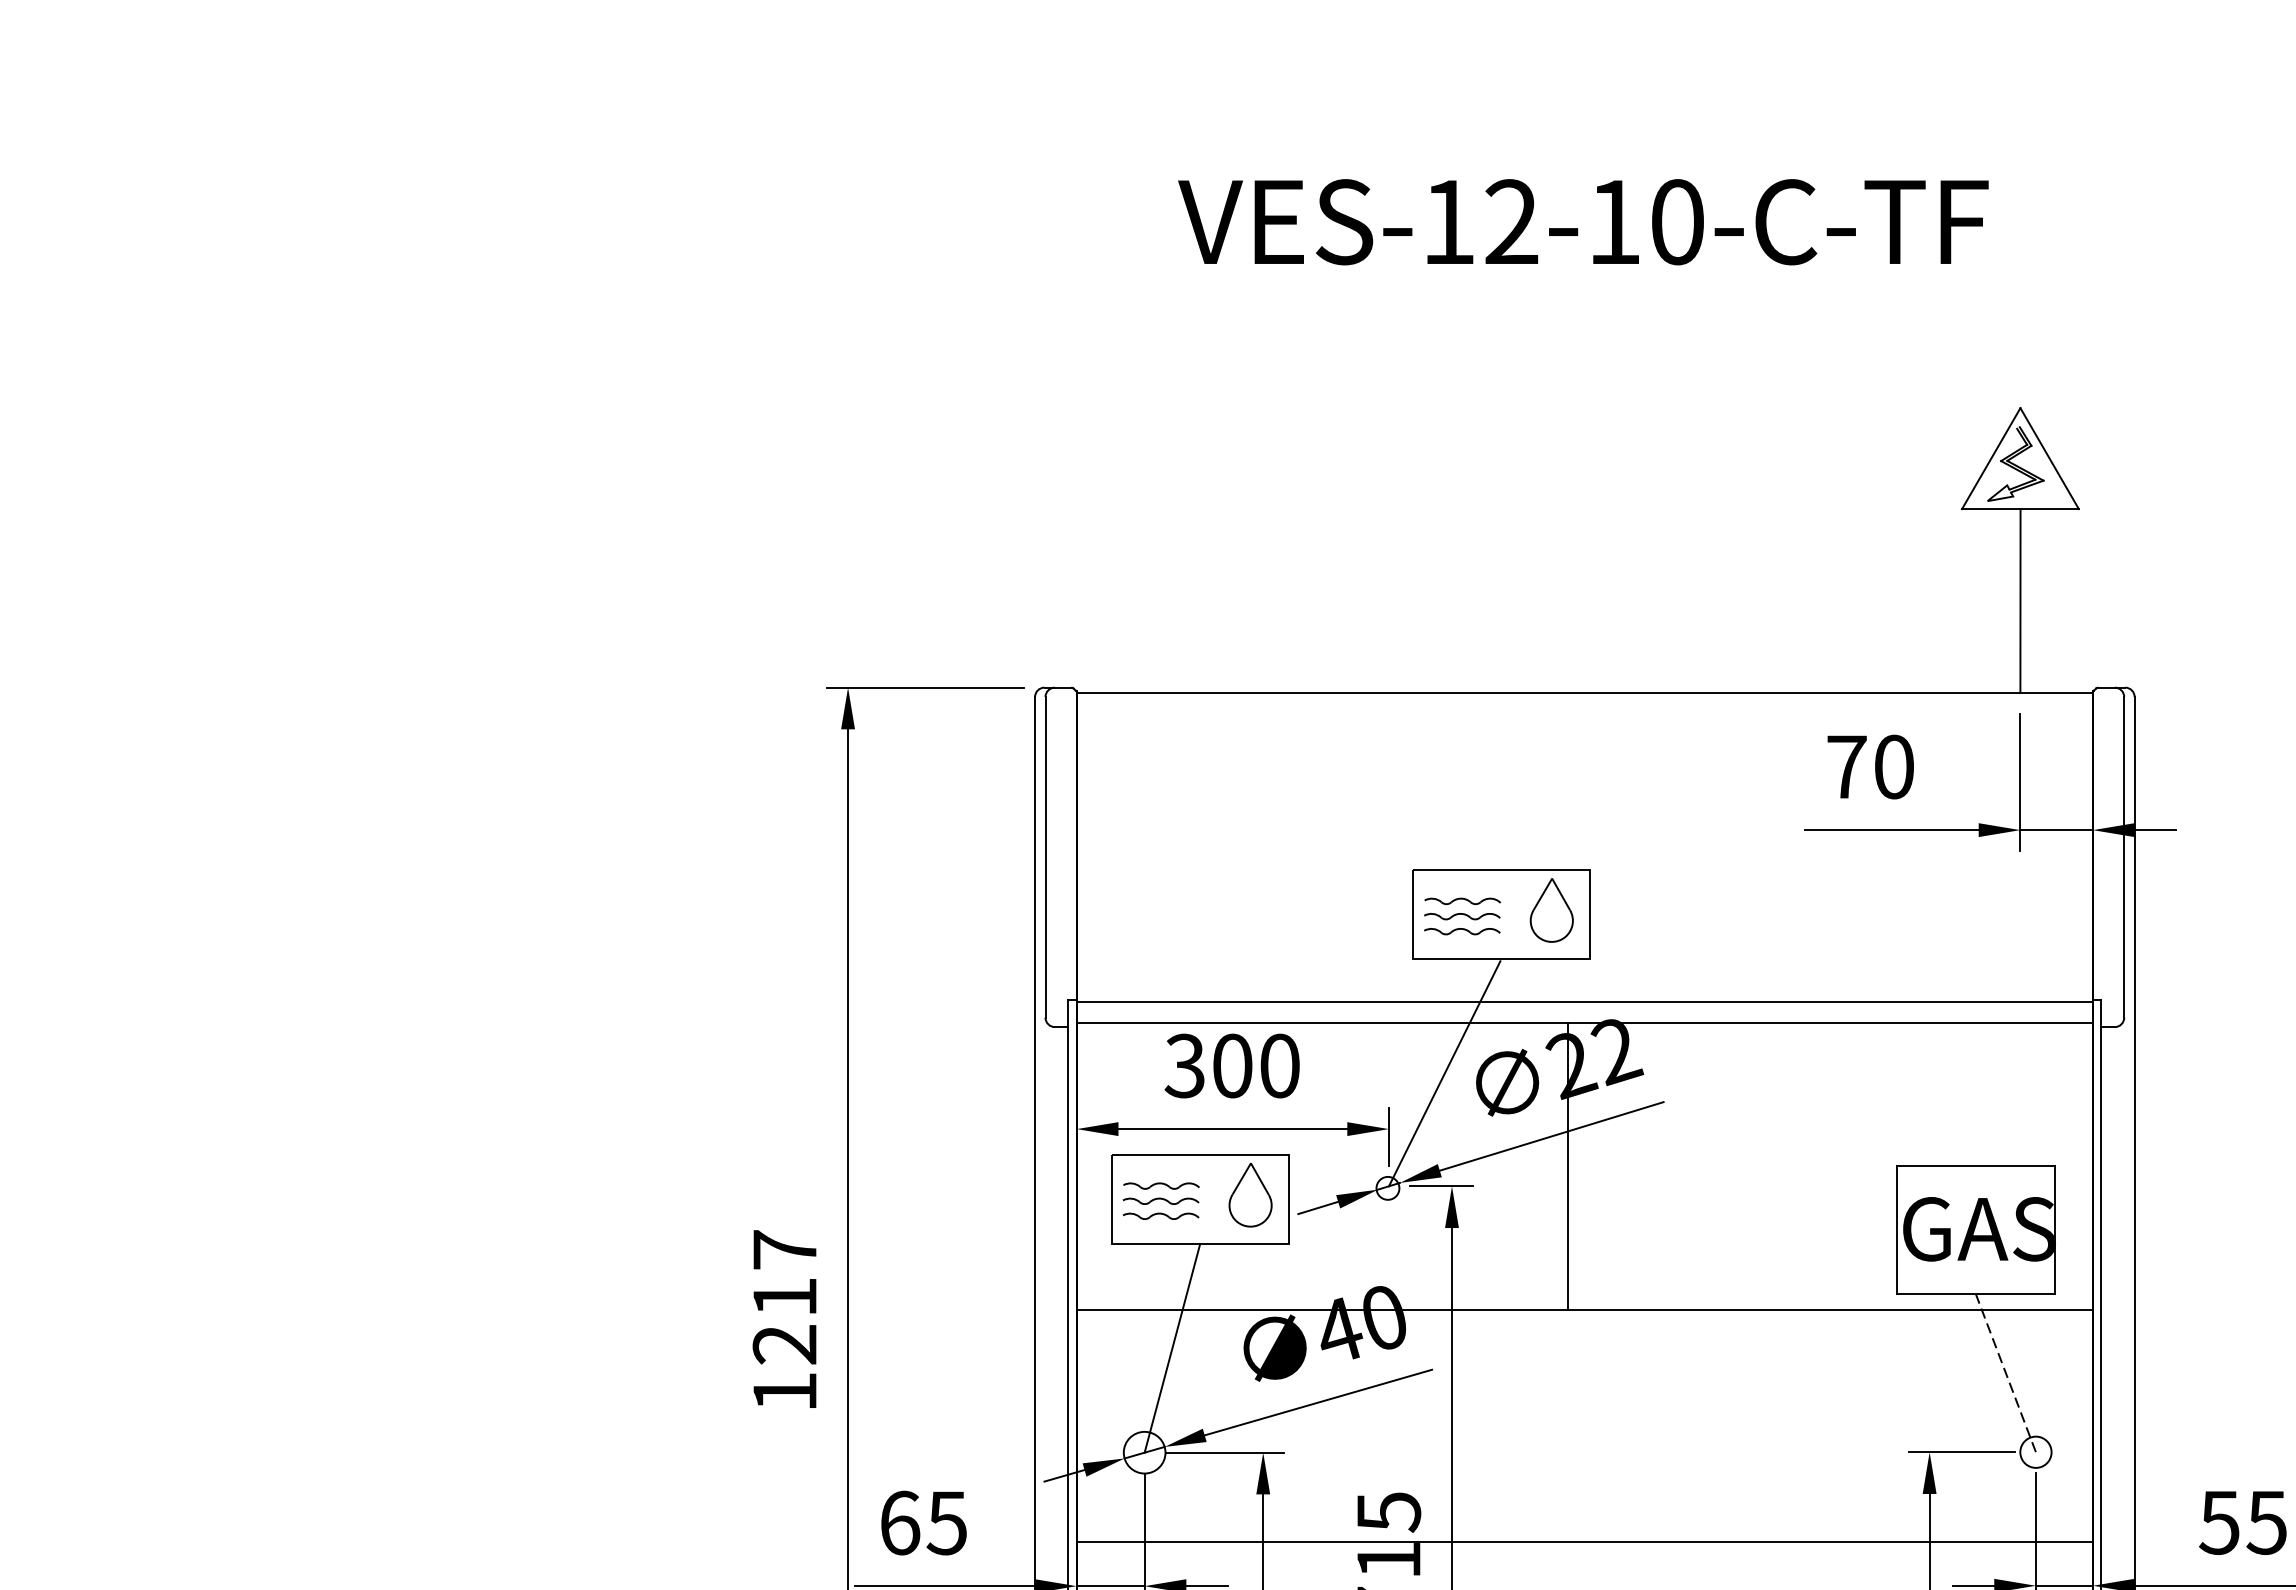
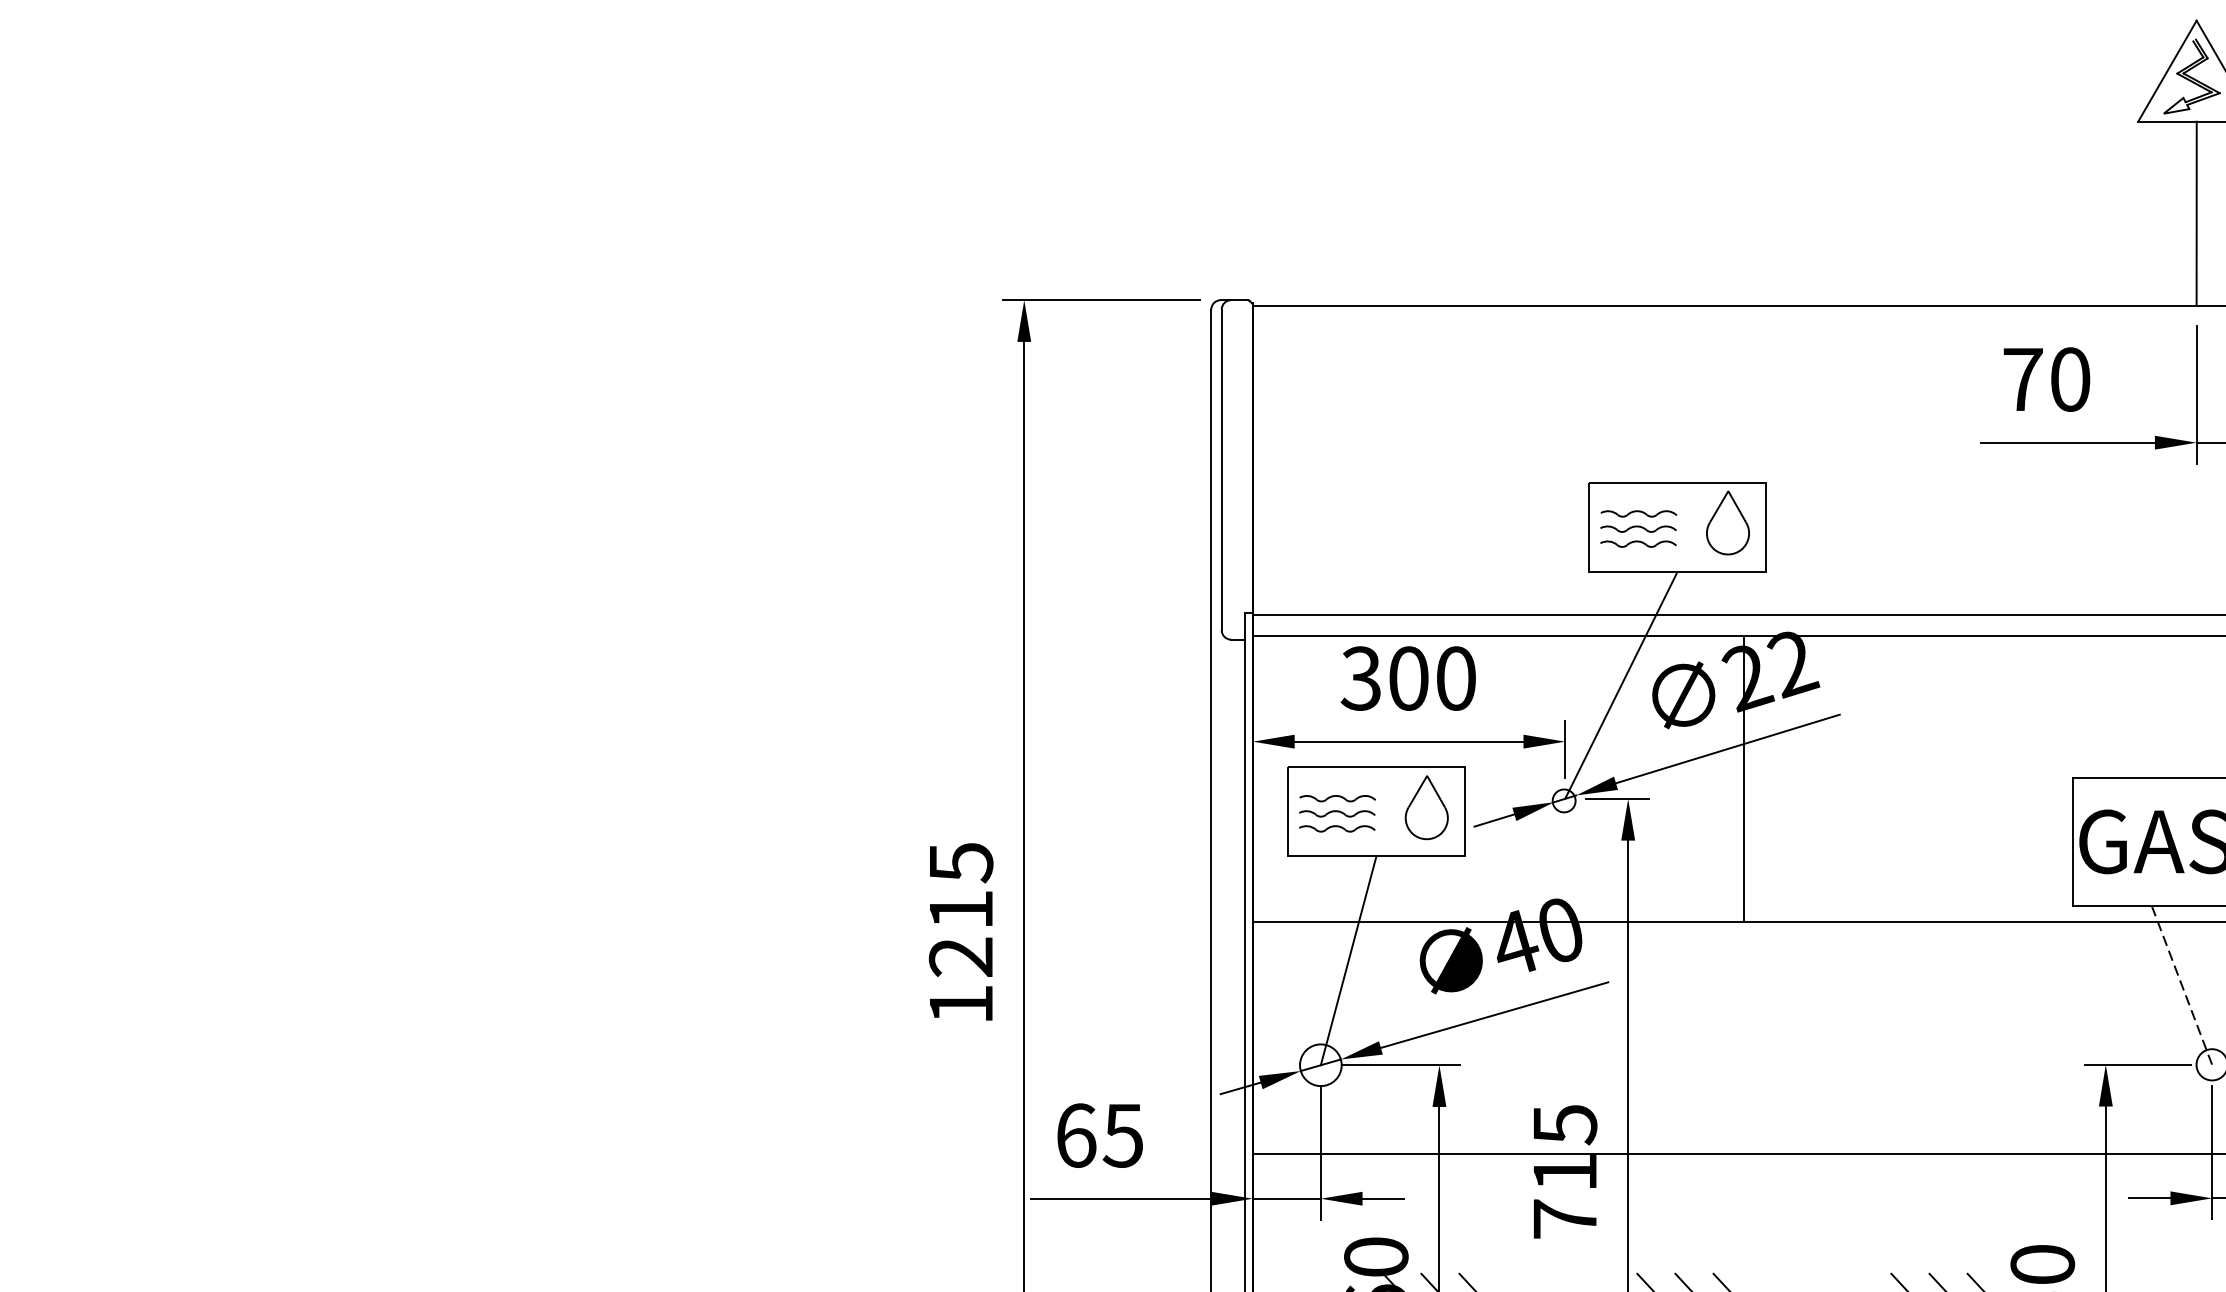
text: (785, 1250) -> (961, 863), 1217 -> 1215

